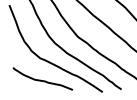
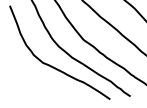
curve: (42, 80) -> (45, 86), removed

